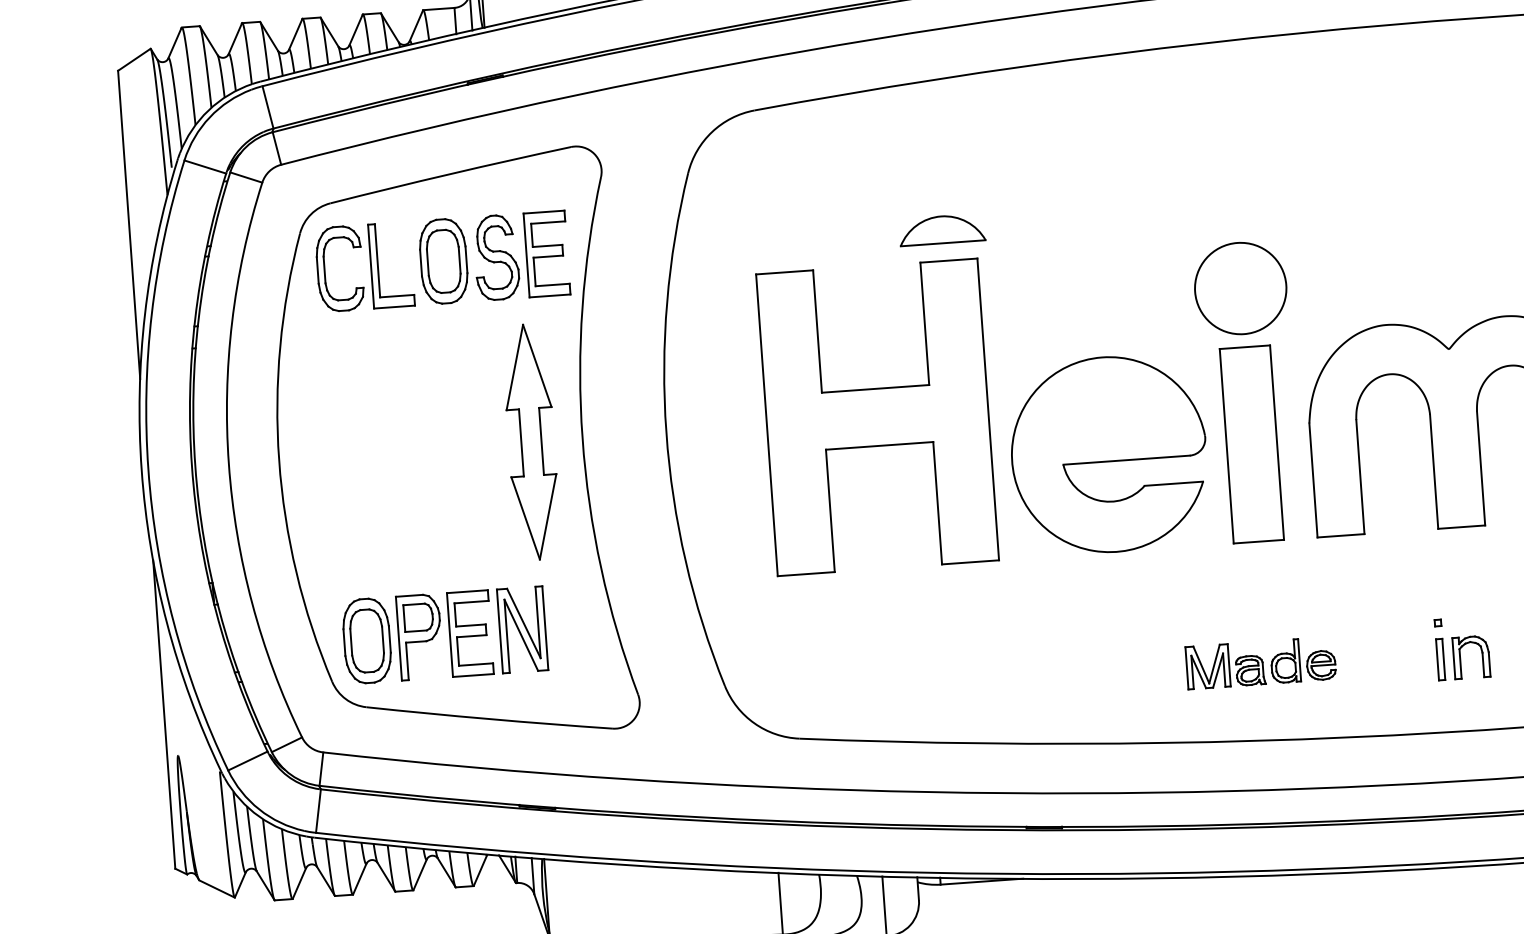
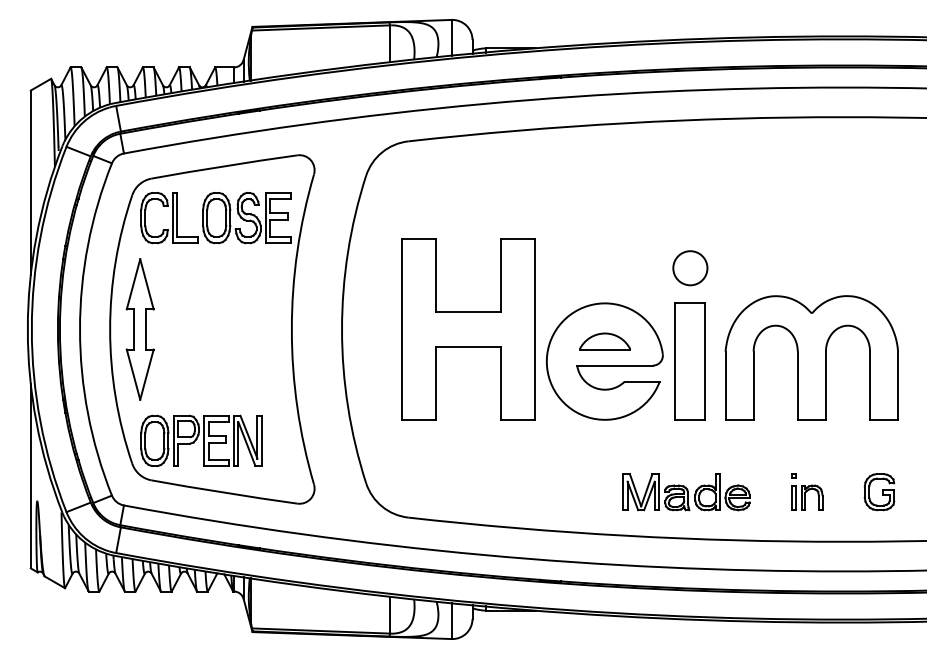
part: (941, 229) -> (604, 341), moved
circle: (1240, 288) -> (690, 268), size x0.62
part: (530, 442) -> (139, 329), moved
part: (1261, 663) -> (686, 492), size x1.43

